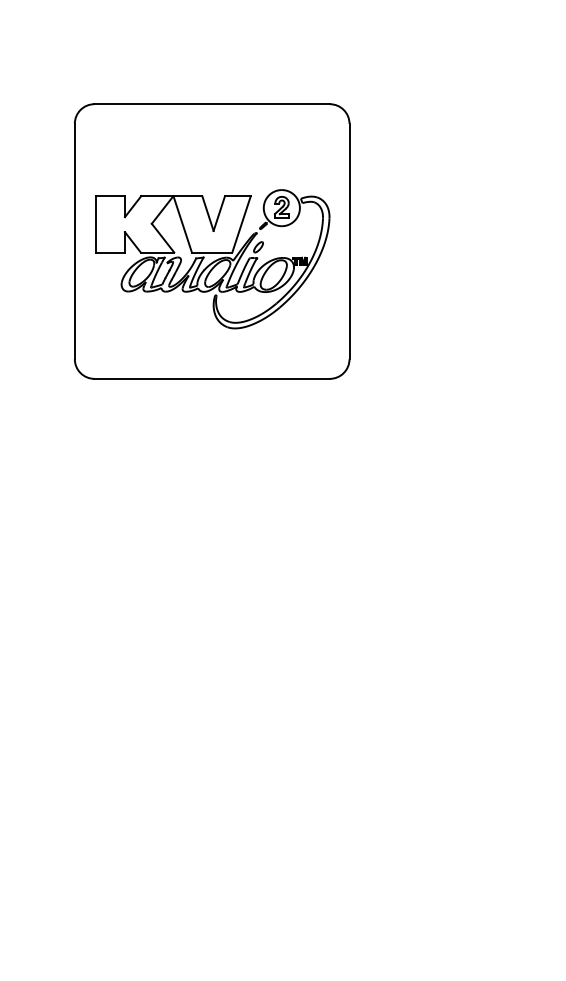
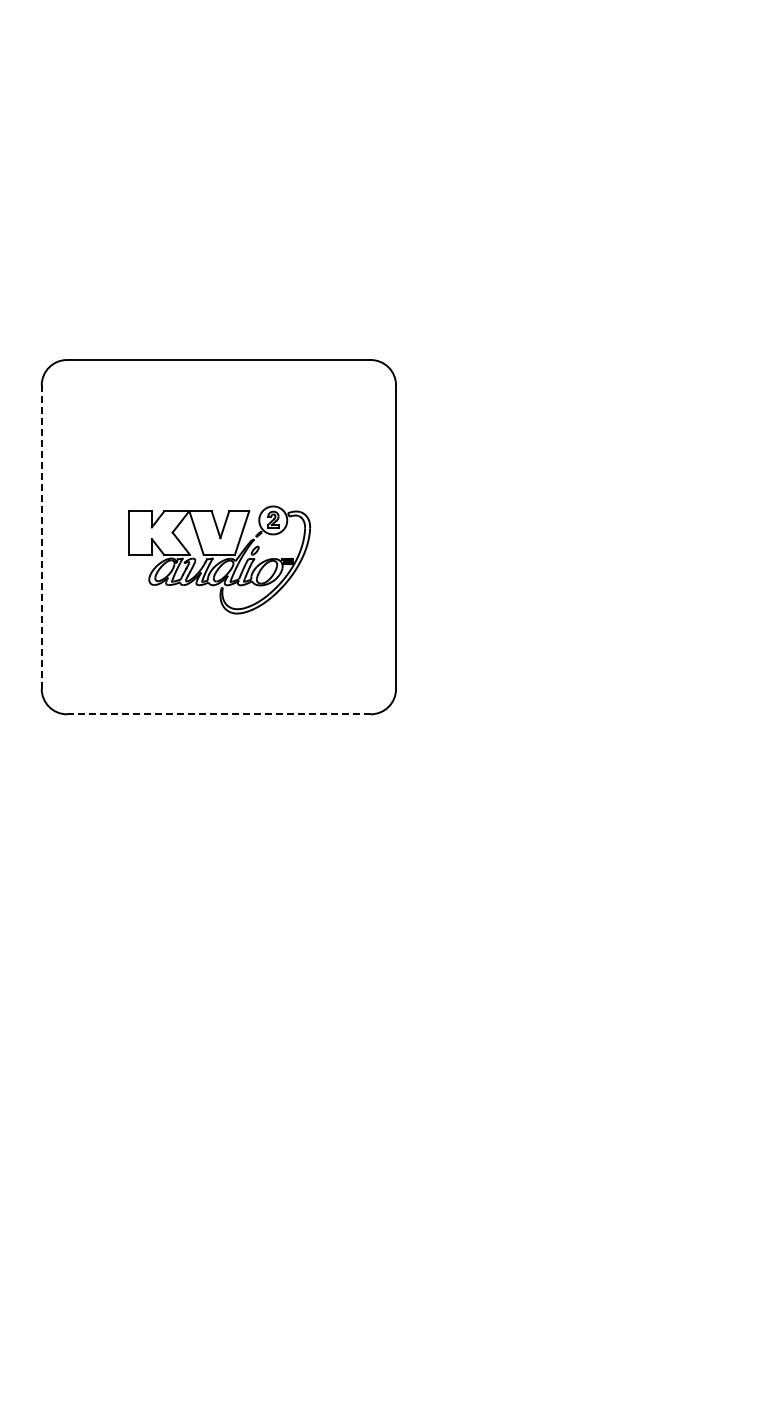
line: (74, 241) -> (41, 537), solid -> dashed
part: (212, 258) -> (219, 559), size x0.6
line: (211, 379) -> (218, 714), solid -> dashed

